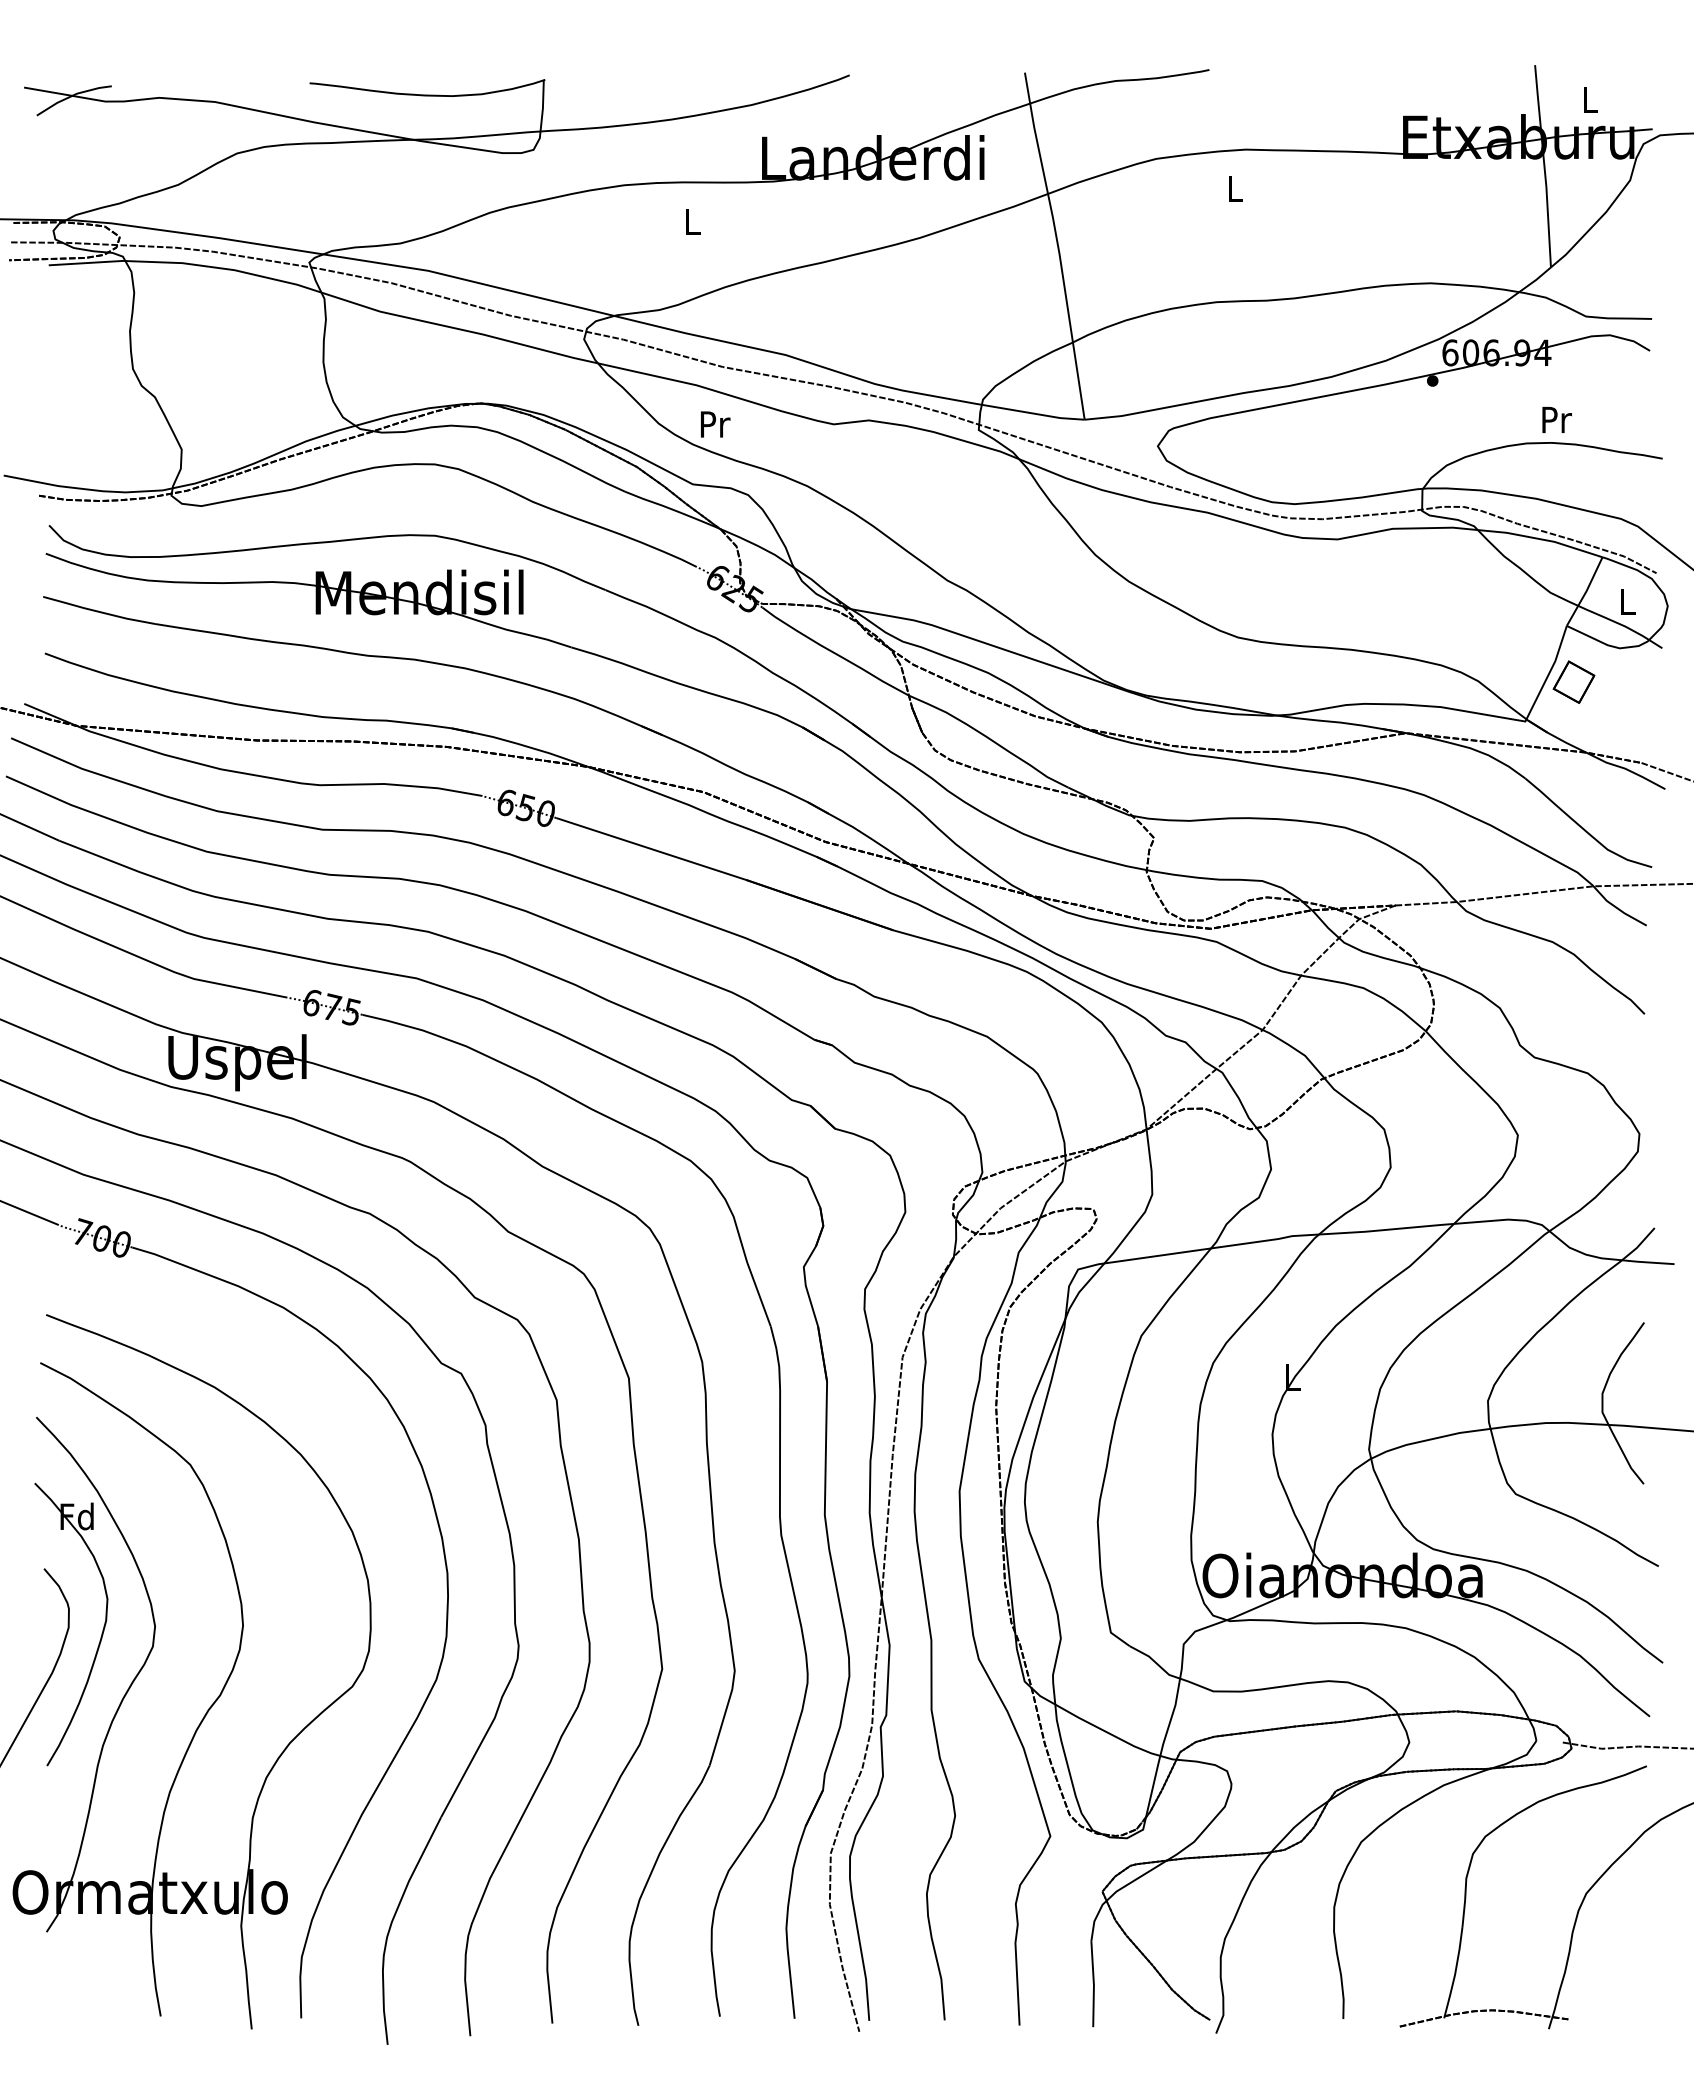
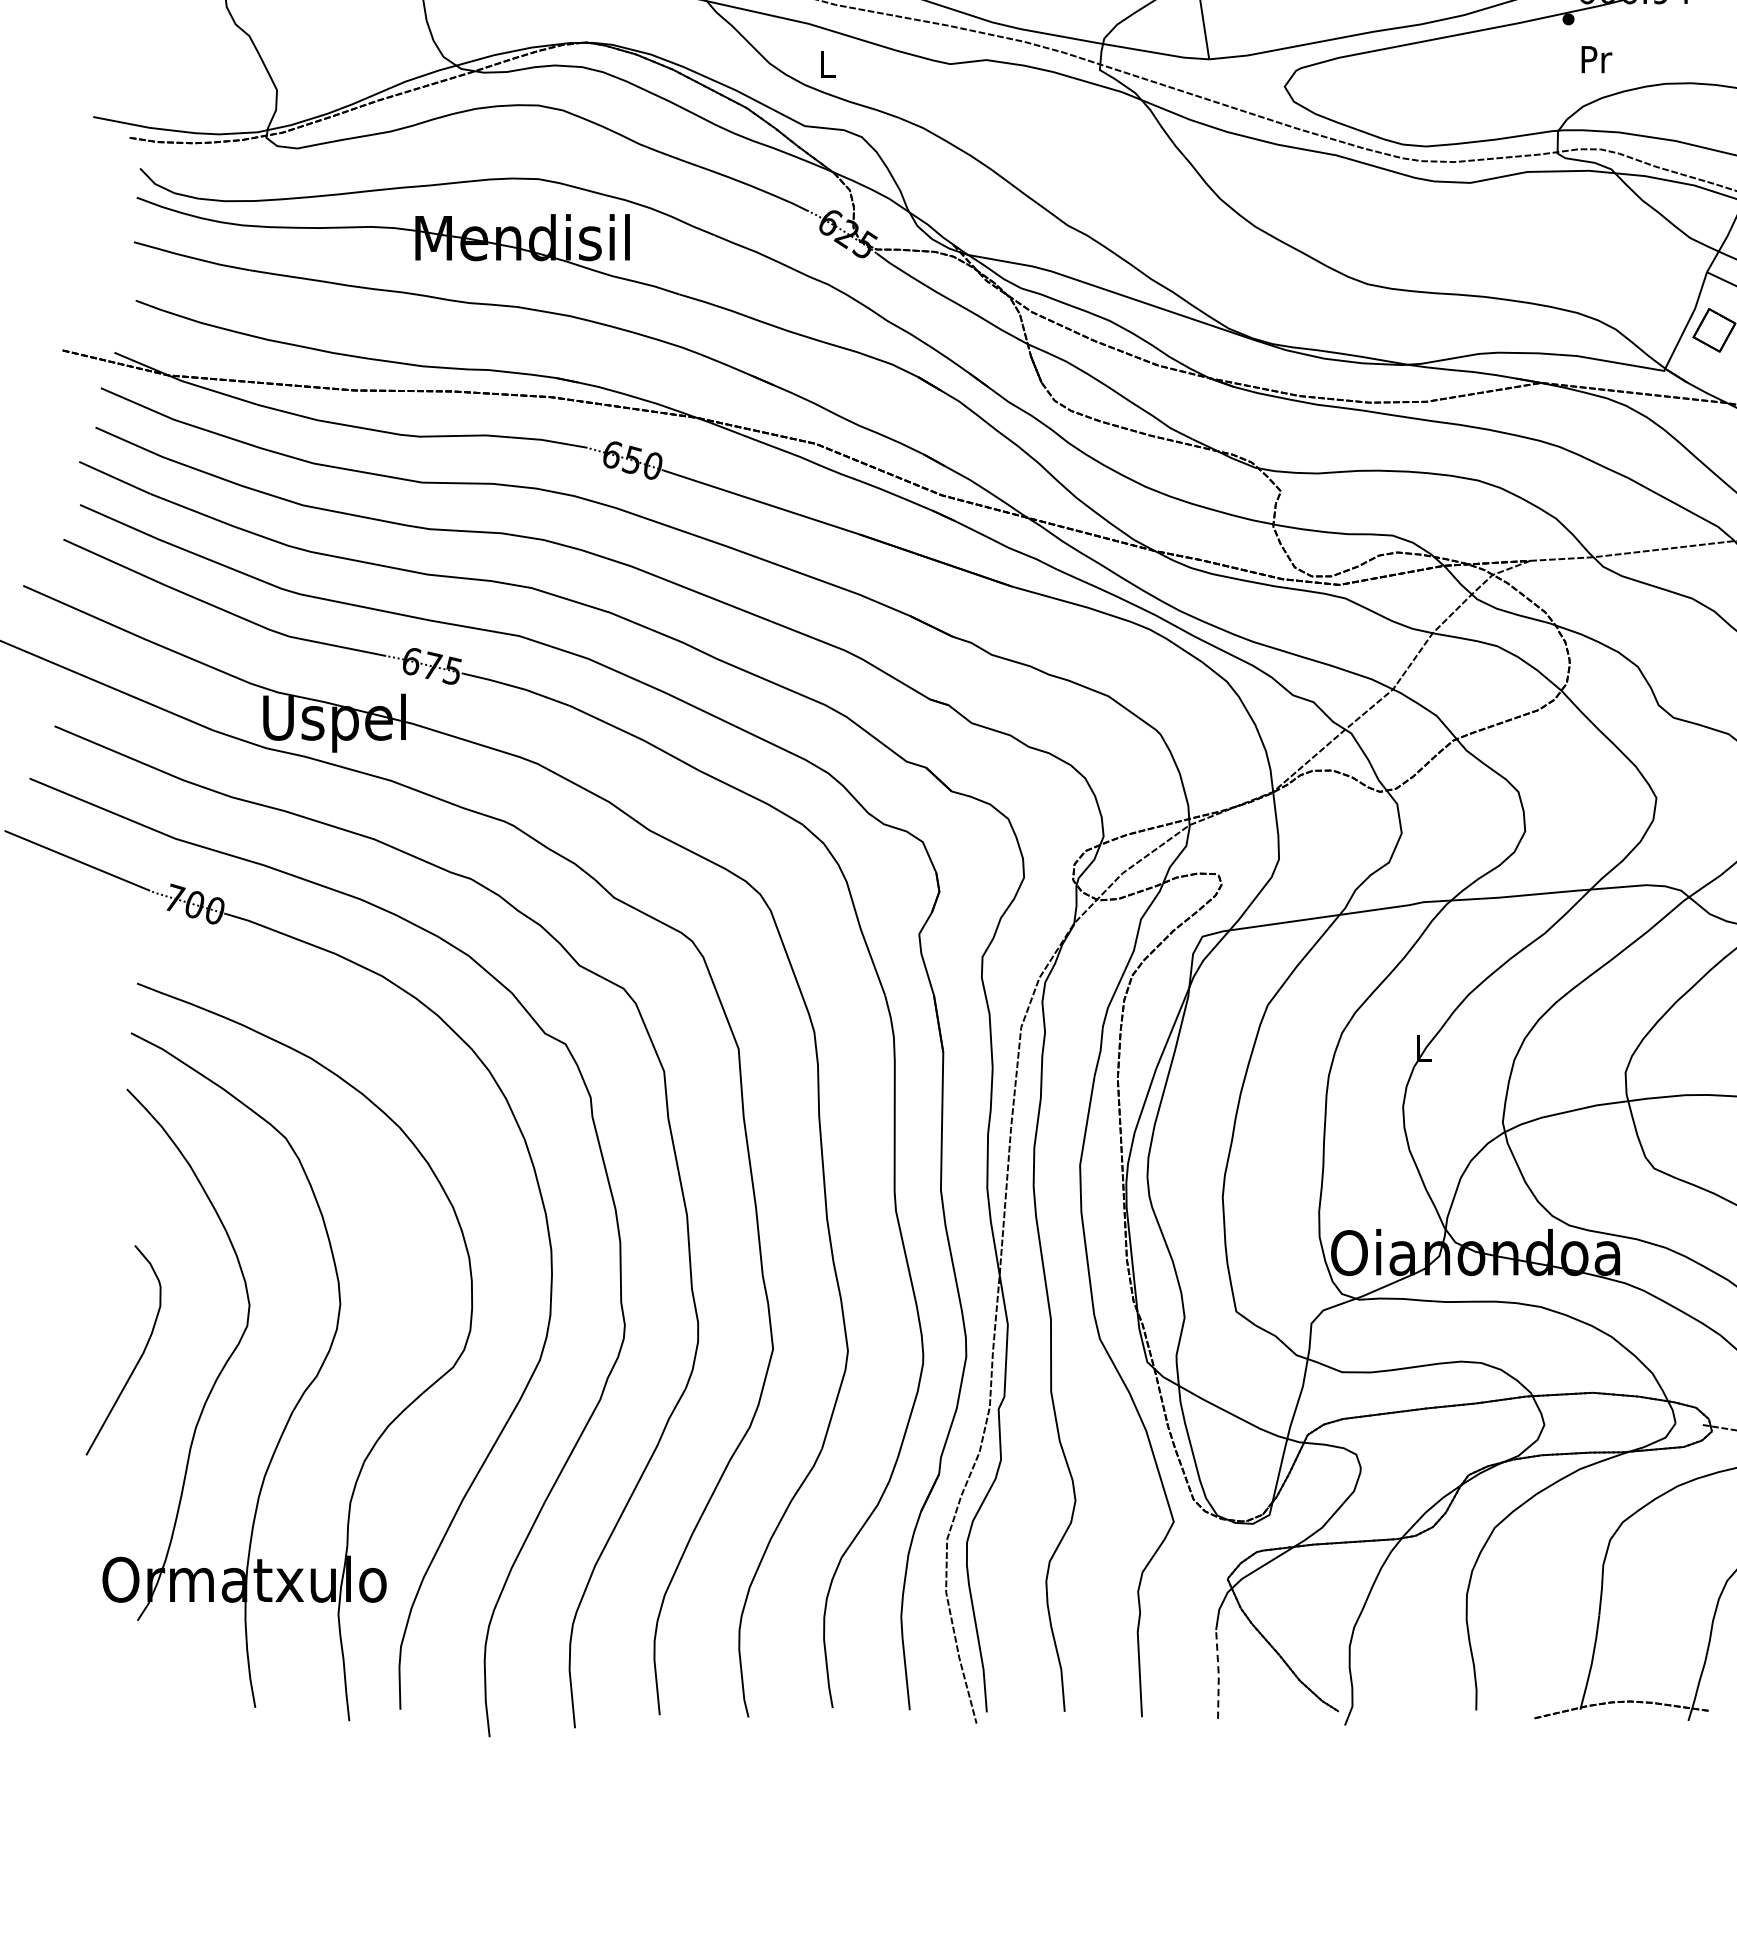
text: (1556, 419) -> (1596, 59), moved
text: (715, 424) -> (828, 64), Pr -> L
part: (101, 1633) -> (194, 1312), removed
line: (1093, 1984) -> (1218, 1674), solid -> dashed

